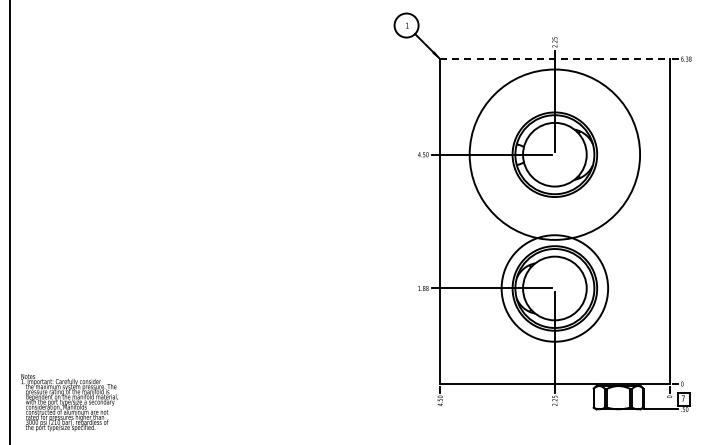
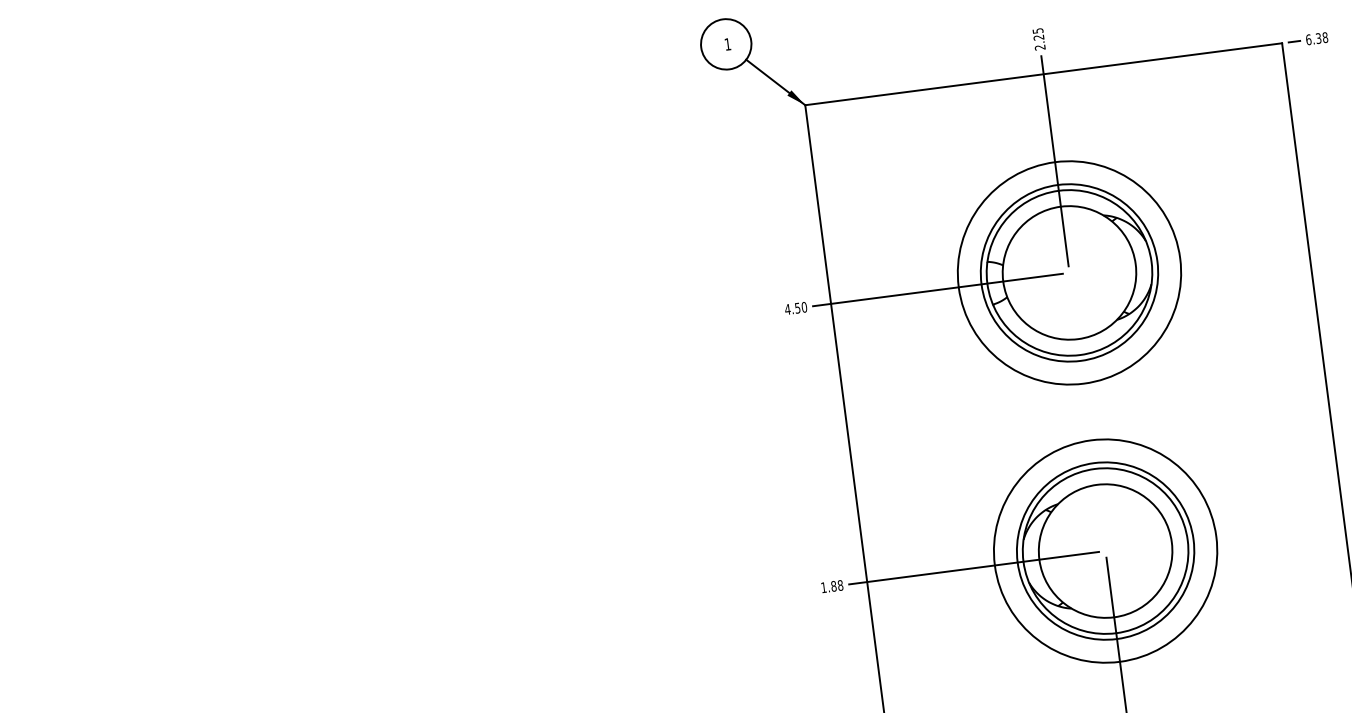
line: (554, 59) -> (1042, 75), dashed -> solid
circle: (554, 154) -> (1068, 272), size x0.62

